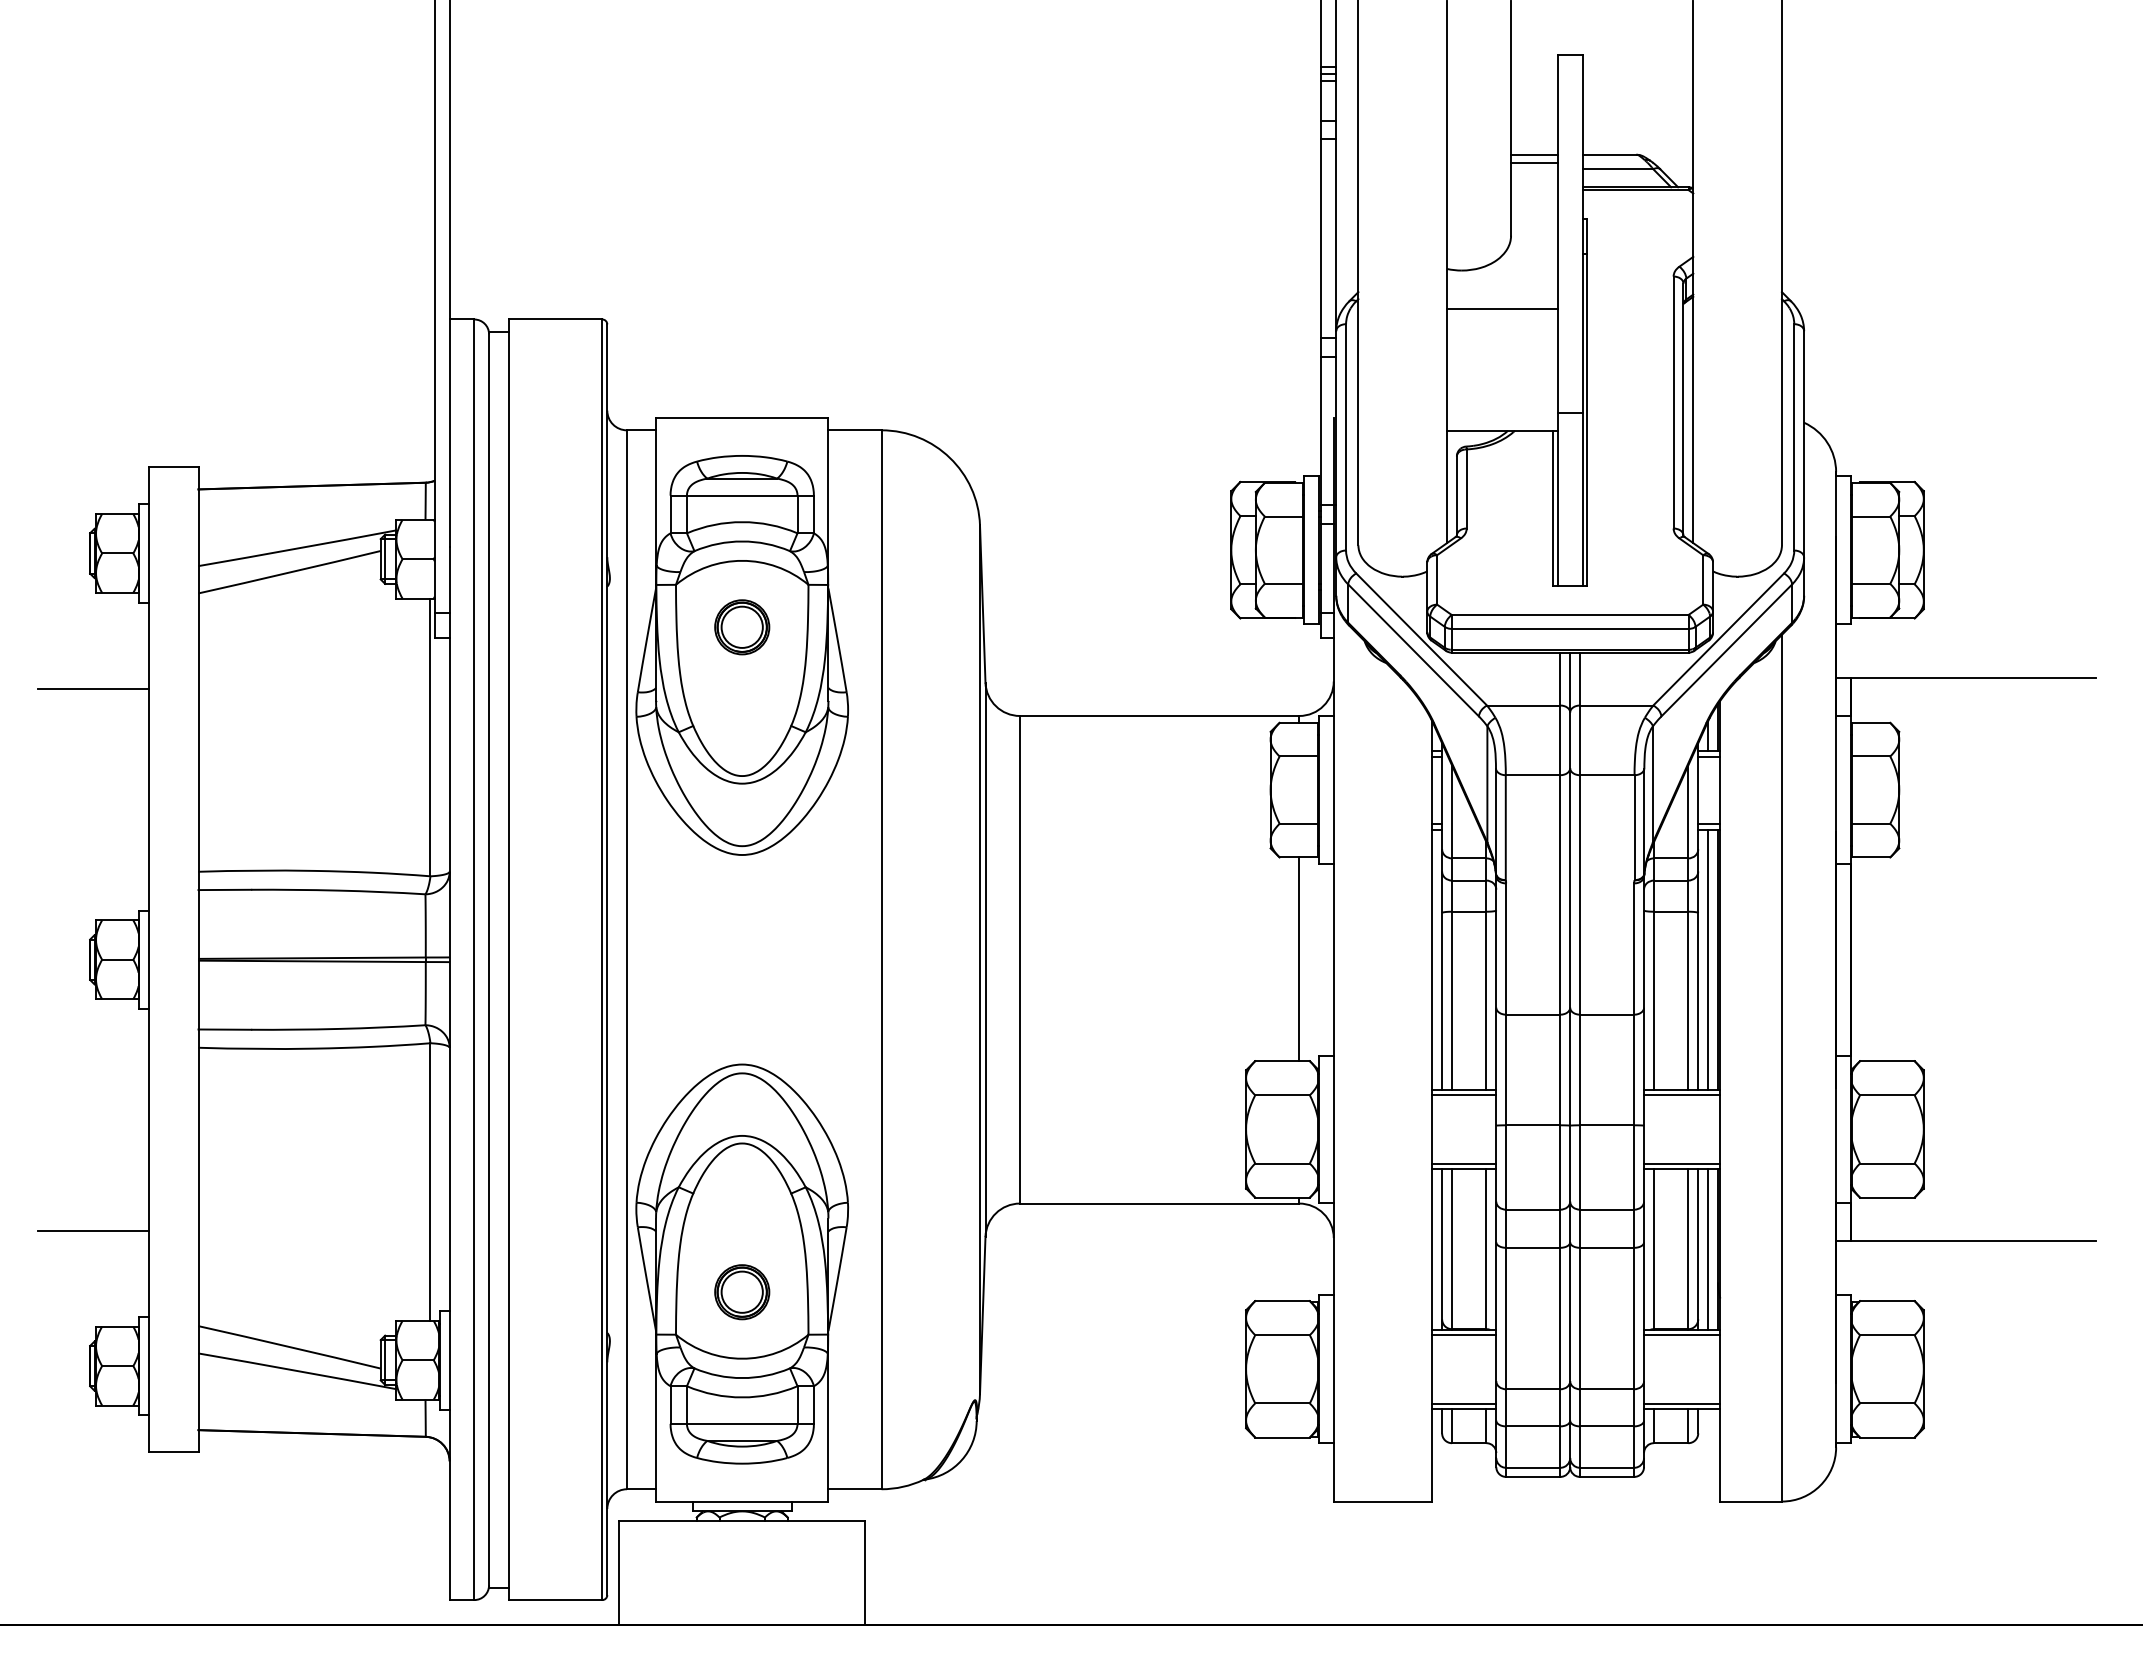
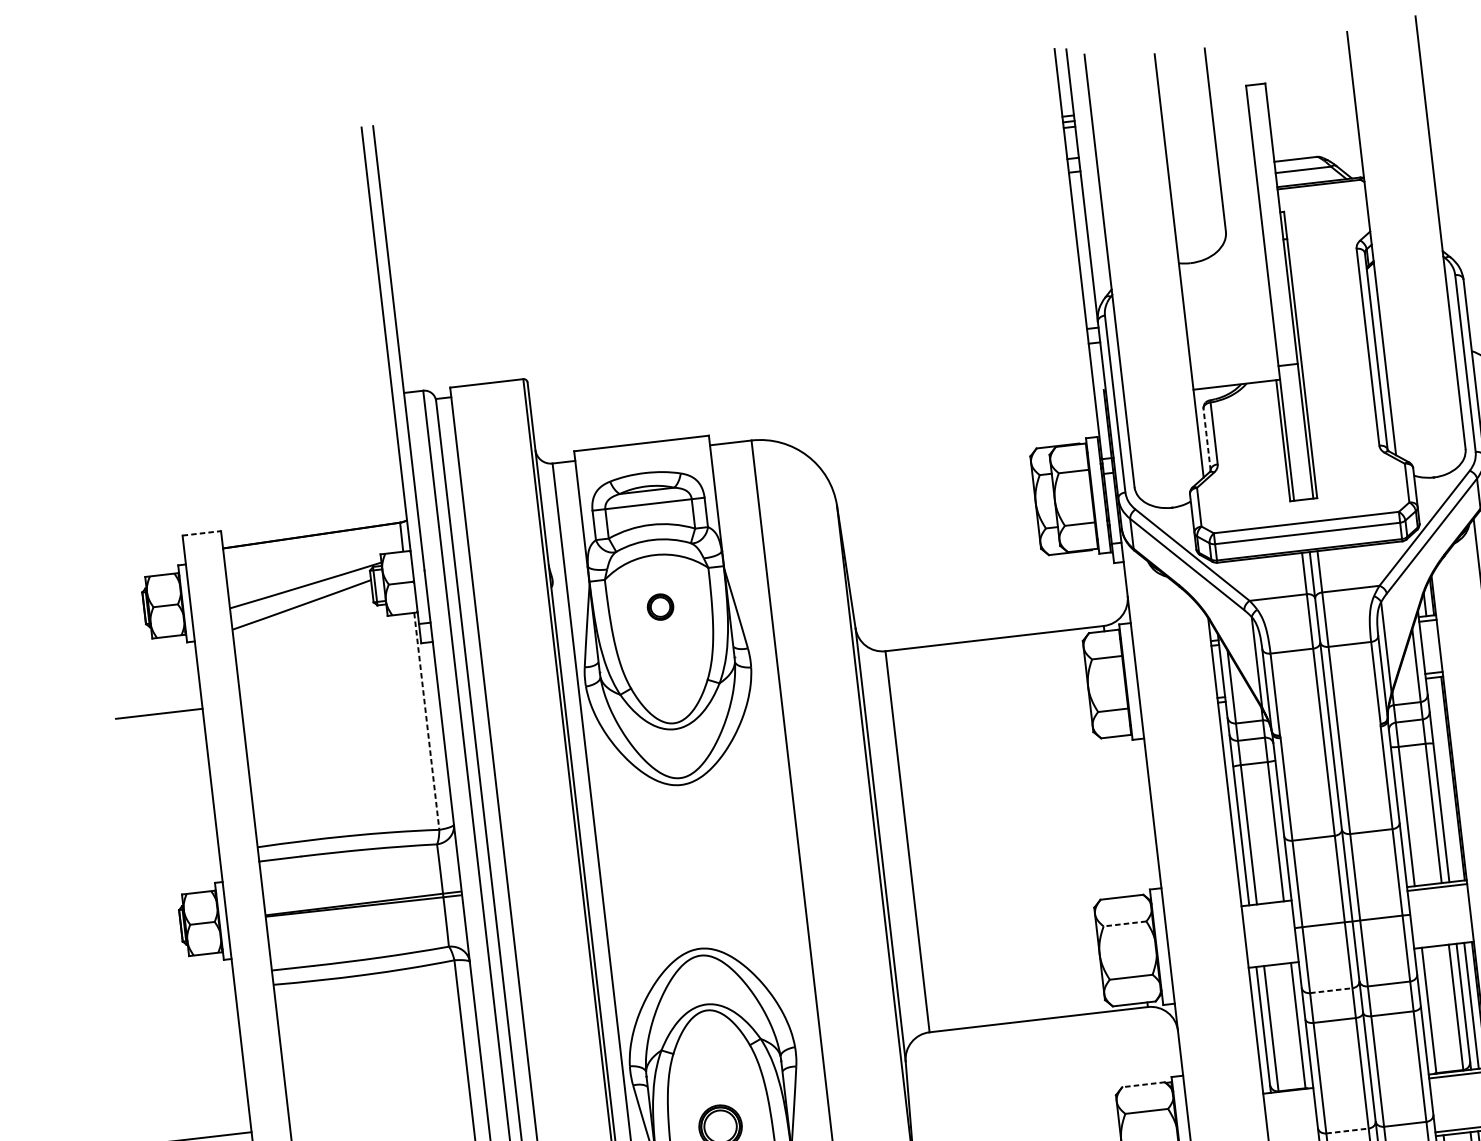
line: (1534, 154) -> (1236, 165), removed
line: (1534, 162) -> (1237, 172), removed
line: (1502, 308) -> (1225, 289), removed
line: (173, 467) -> (201, 533), solid -> dashed
line: (1456, 495) -> (1206, 439), solid -> dashed
part: (742, 627) -> (660, 607), size x0.6
line: (430, 737) -> (426, 721), solid -> dashed
line: (1299, 959) -> (1126, 816), removed
line: (1708, 959) -> (1445, 779), removed
line: (1464, 1094) -> (1267, 906), removed
line: (1282, 1095) -> (1125, 924), solid -> dashed
line: (1464, 1163) -> (1273, 960), removed
line: (1682, 1163) -> (1443, 941), removed
line: (1533, 1209) -> (1331, 990), solid -> dashed
line: (1282, 1301) -> (1143, 1085), solid -> dashed
line: (1464, 1334) -> (1288, 1094), removed
line: (1533, 1389) -> (1347, 1131), solid -> dashed

